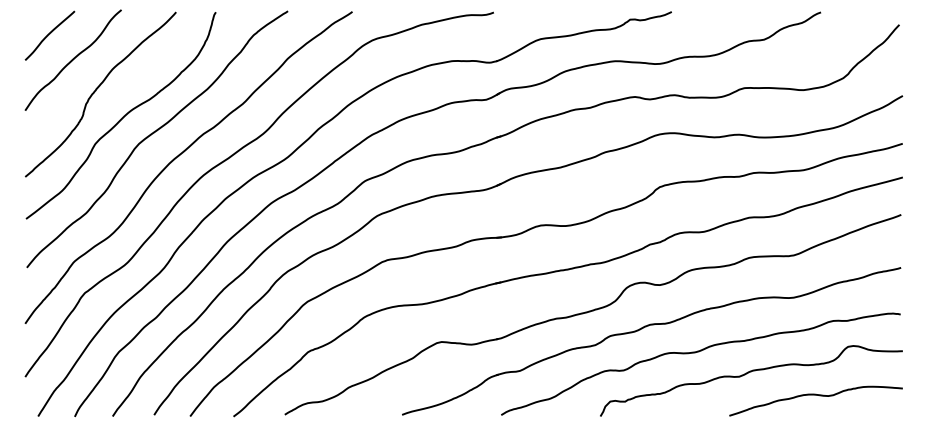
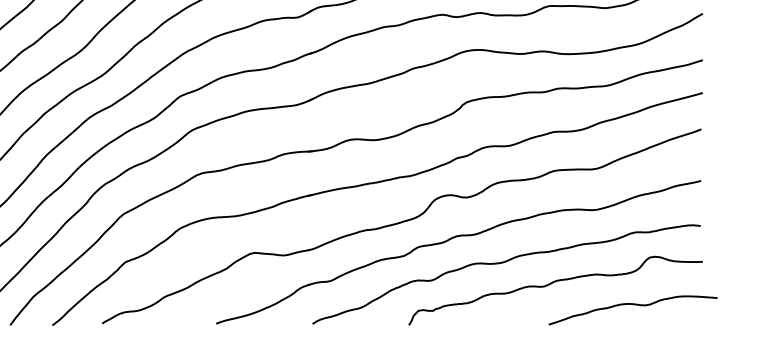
curve: (815, 395) -> (632, 304), moved

